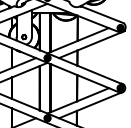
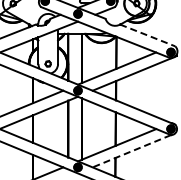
line: (102, 14) -> (147, 35), solid -> dashed
line: (89, 105) -> (131, 151), solid -> dashed

